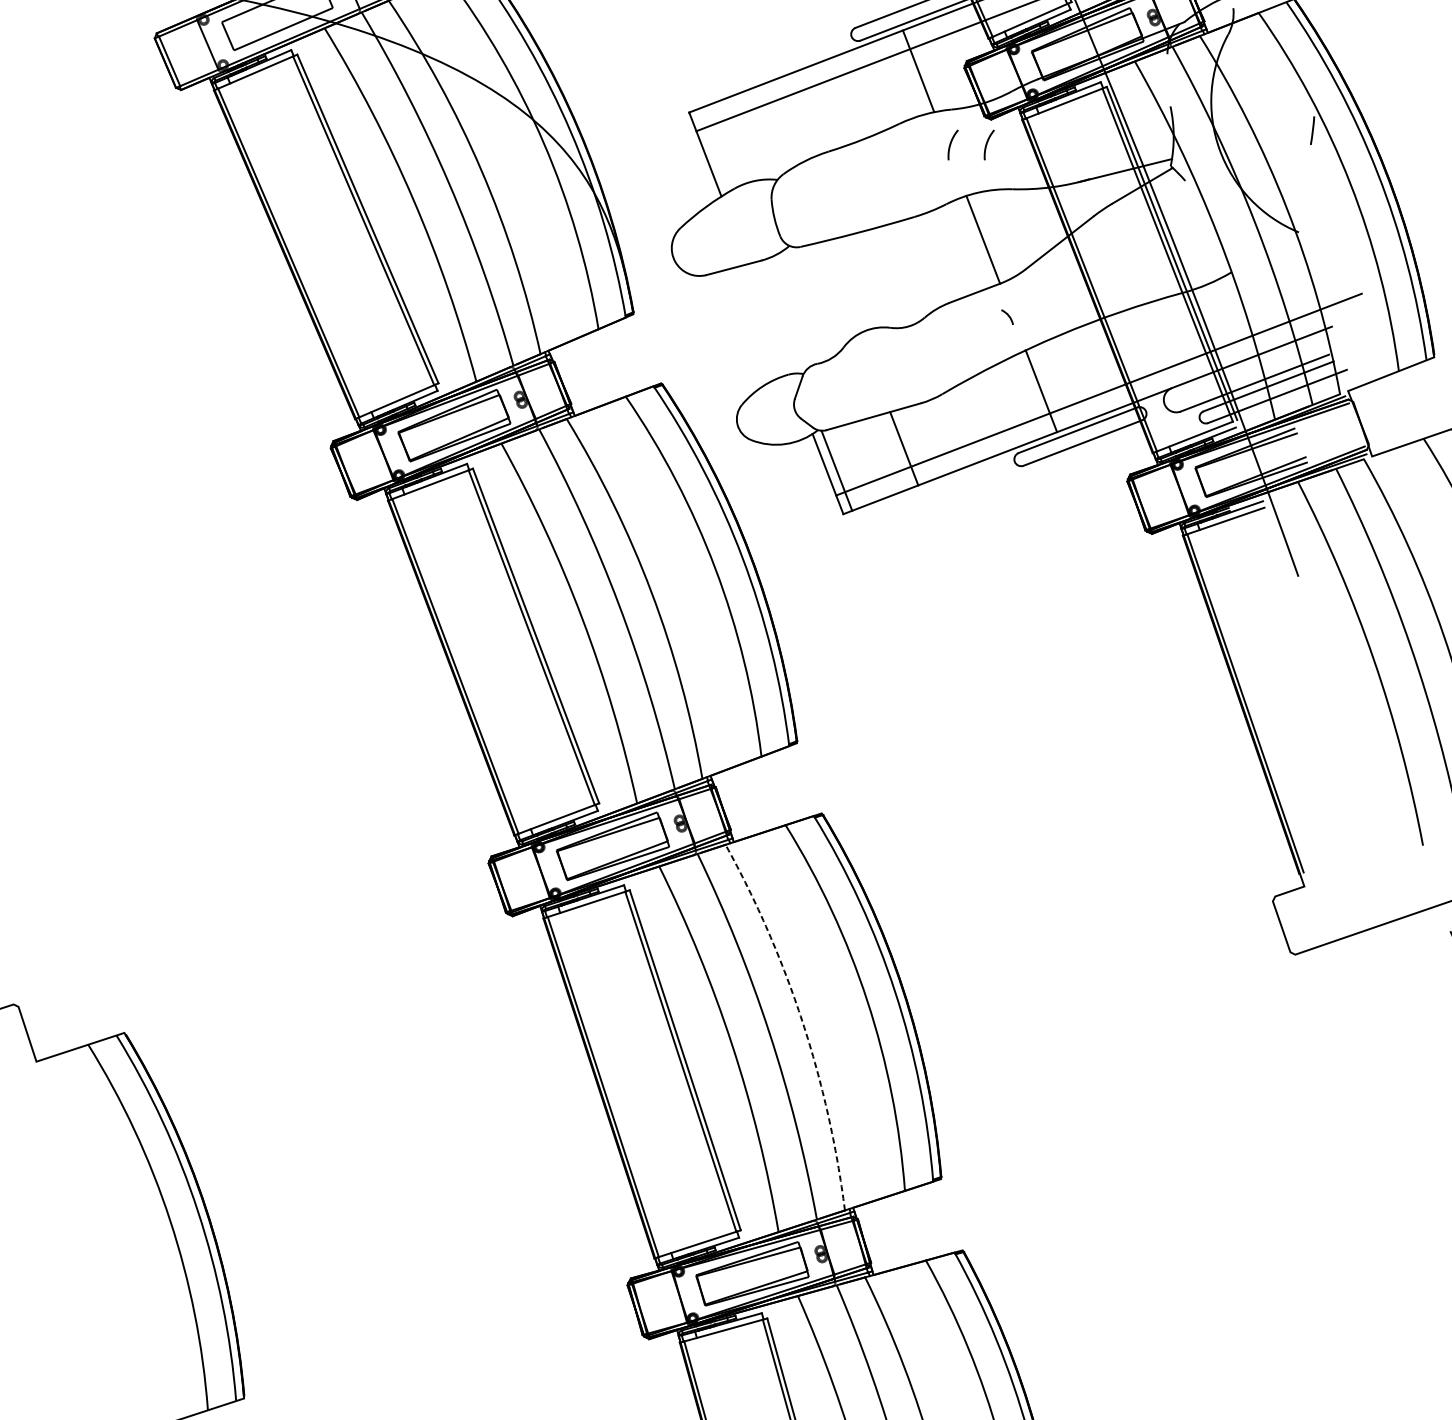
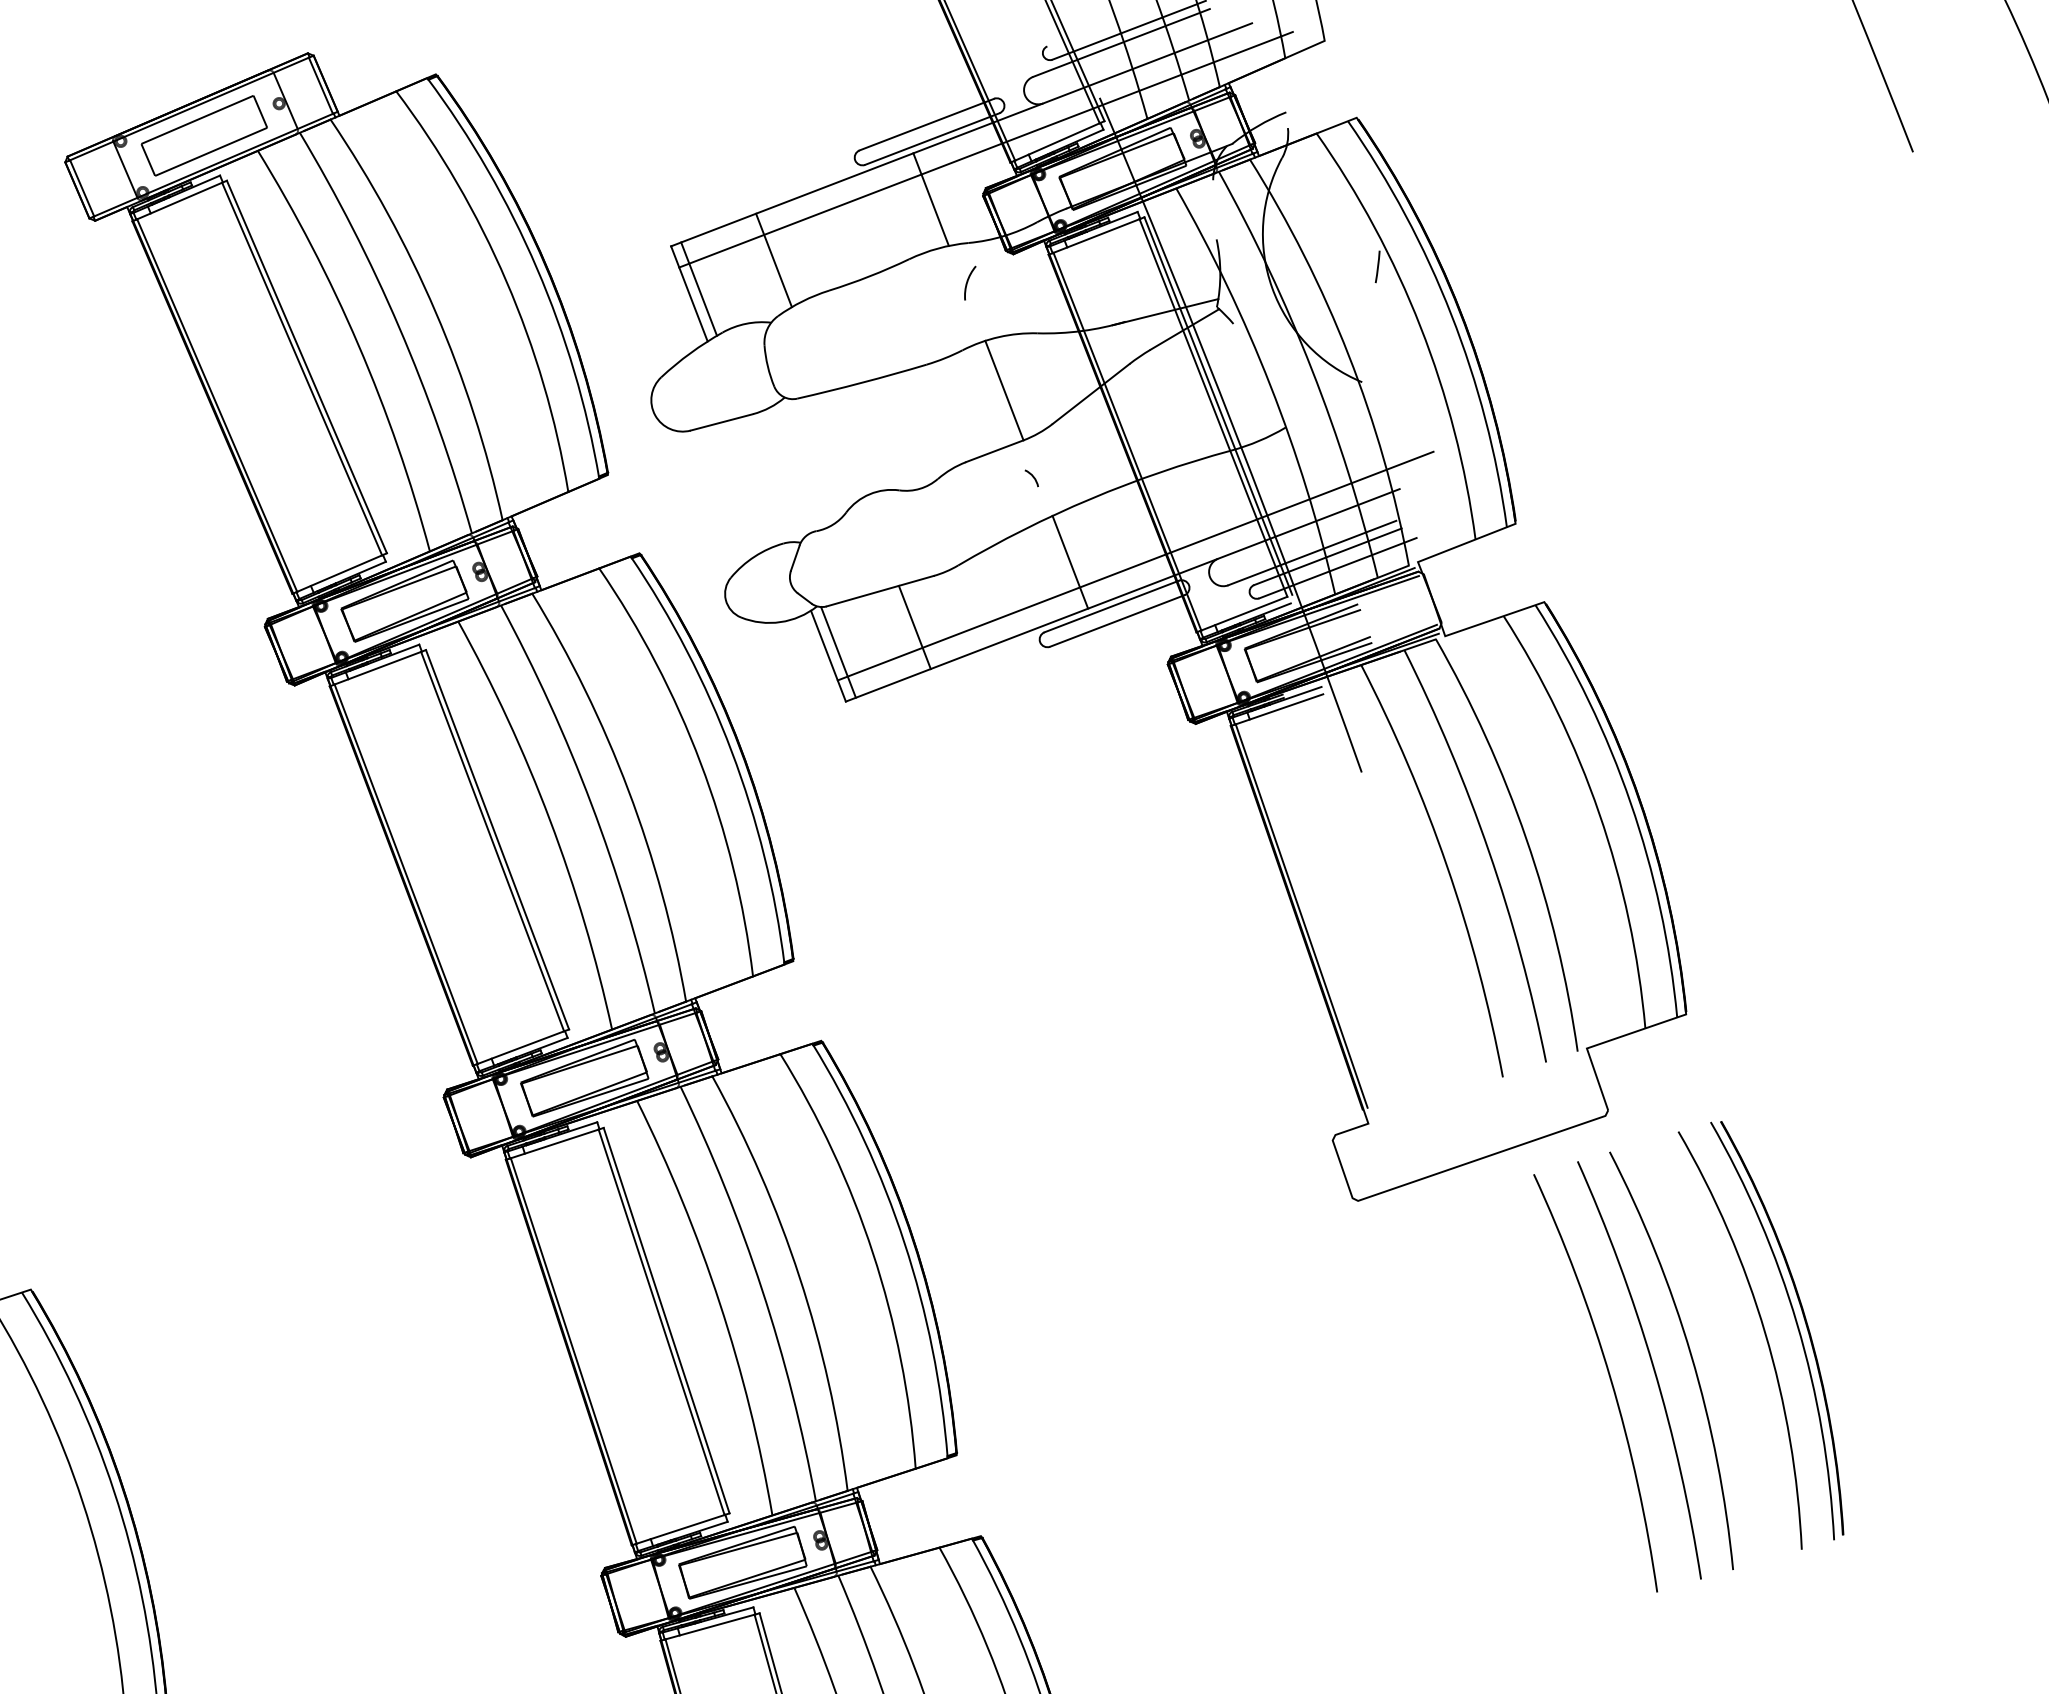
line: (779, 125) -> (773, 260), added
arc: (987, 144) -> (1009, 282), removed
line: (714, 149) -> (699, 288), added
arc: (802, 1022) -> (799, 1277), dashed -> solid

